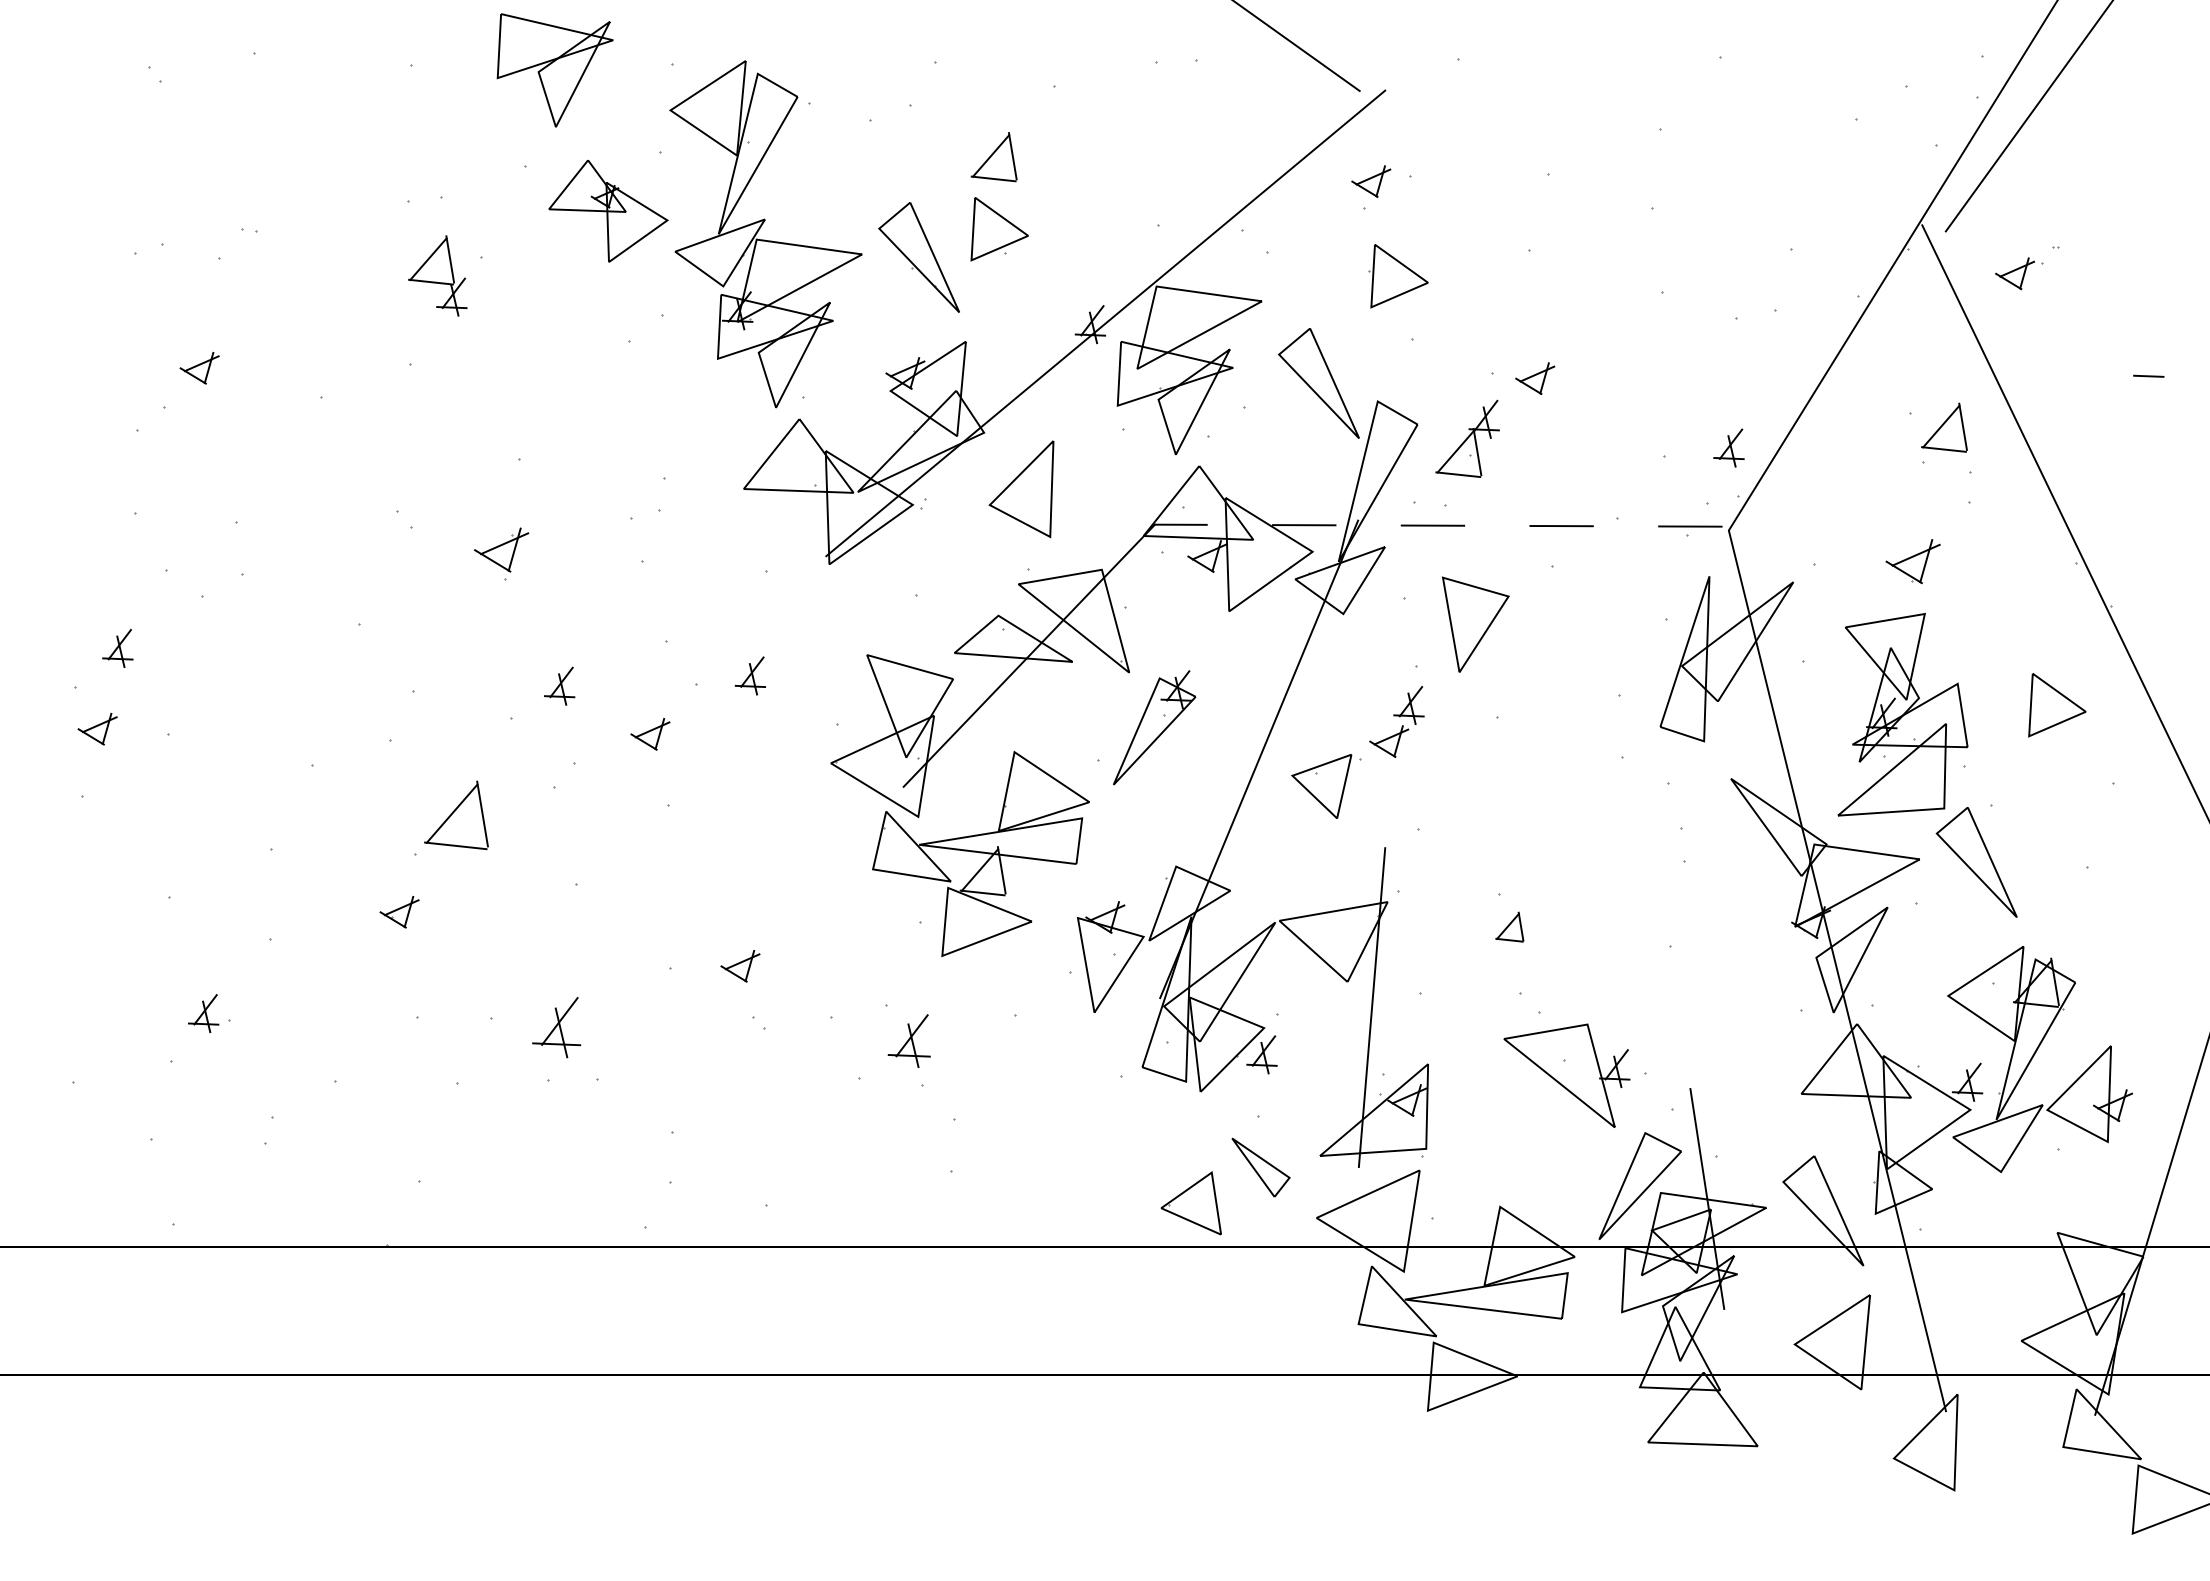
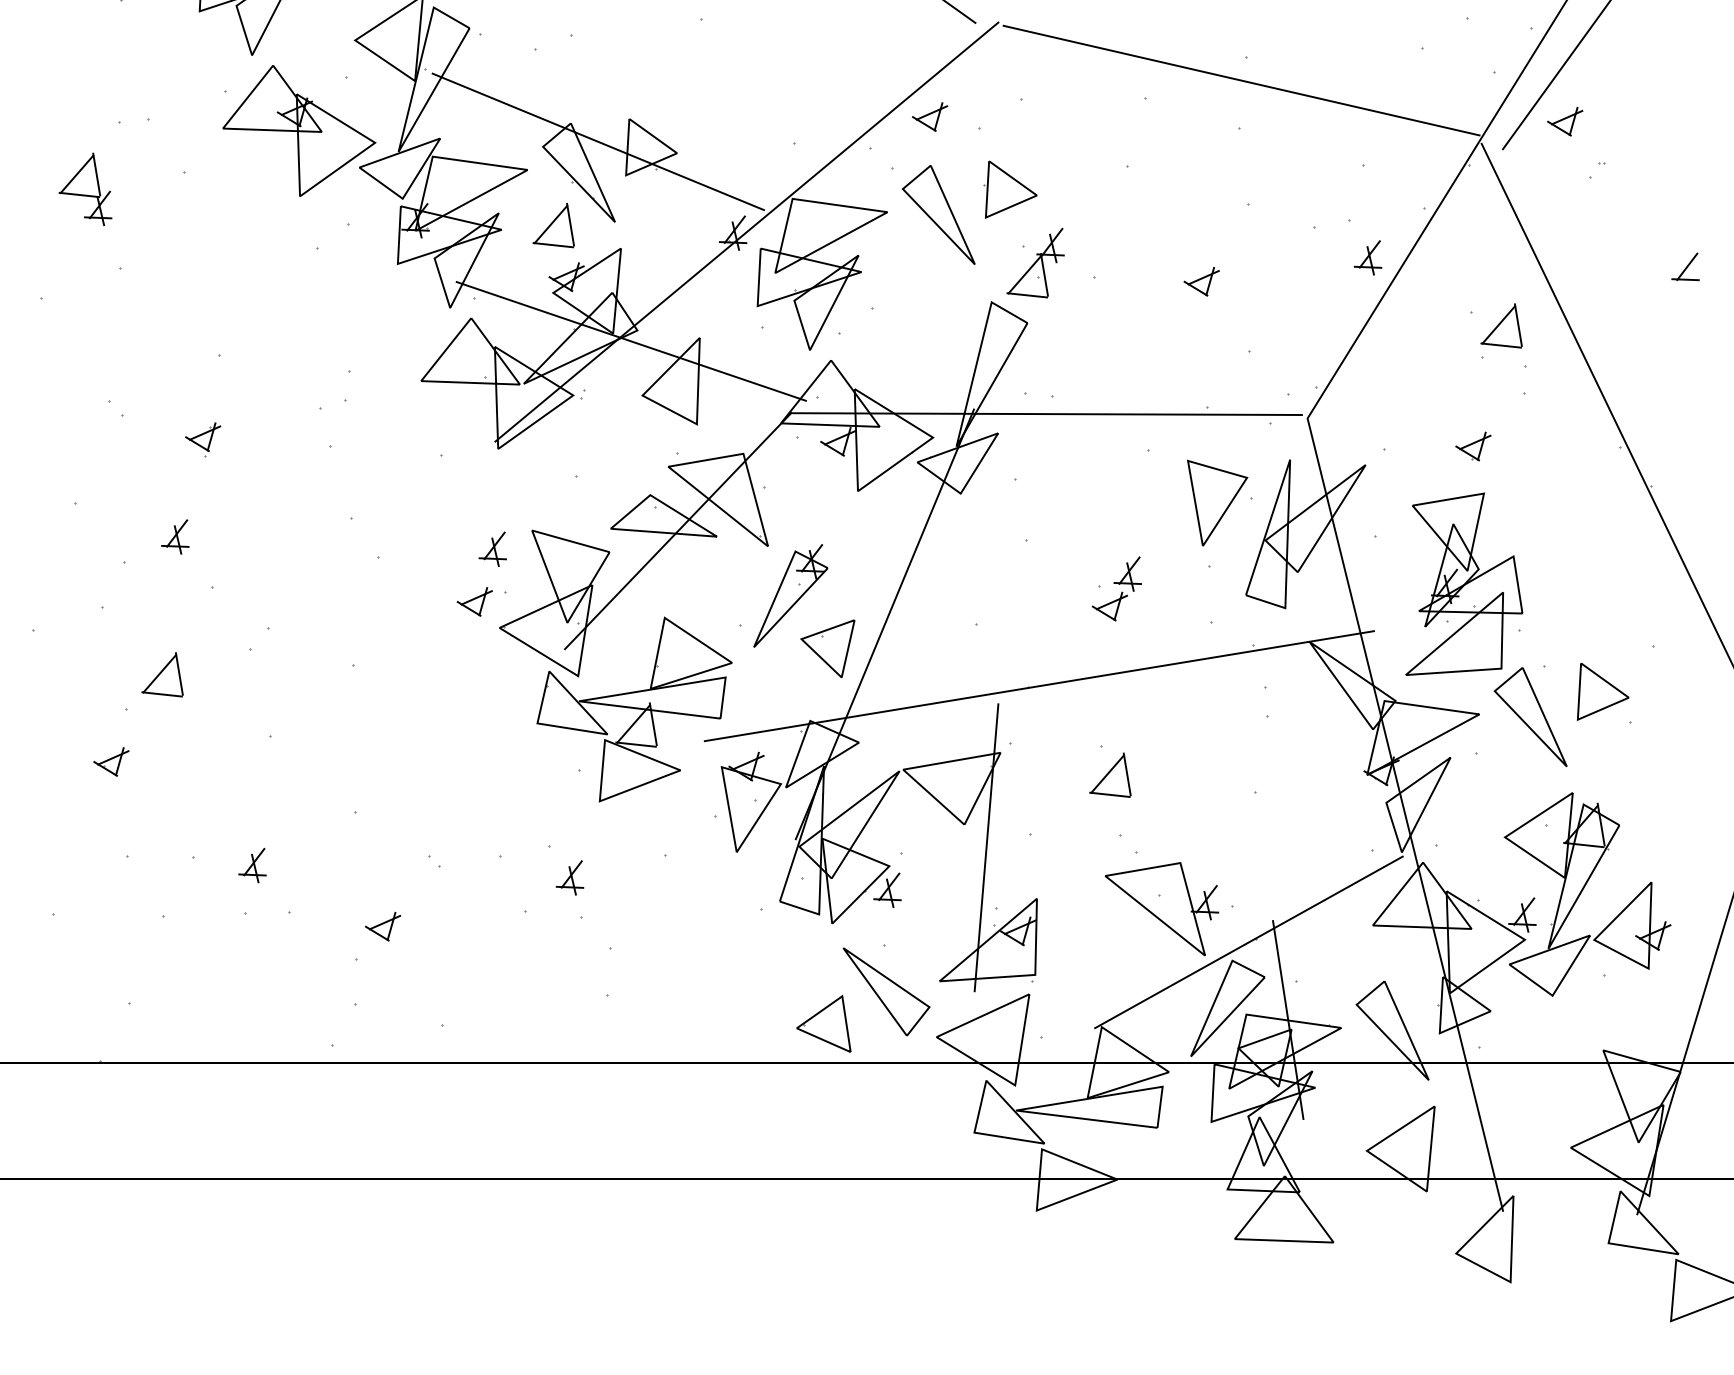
line: (1655, 154) -> (1241, 80), added
part: (993, 157) -> (553, 225), moved
part: (1371, 181) -> (930, 116), moved
part: (608, 211) -> (299, 131), size x1.43
line: (940, 222) -> (598, 141), added
part: (2014, 273) -> (1564, 121), moved
part: (437, 275) -> (85, 188), moved
line: (2150, 361) -> (1687, 266), added
part: (1535, 378) -> (1202, 281), moved
part: (1318, 383) -> (938, 215), moved
part: (1467, 438) -> (1035, 262), moved
line: (977, 444) -> (631, 341), added
part: (1728, 447) -> (1367, 257), moved
line: (1438, 525) -> (1046, 413), dashed -> solid
part: (501, 554) -> (203, 440), size x0.71
part: (1912, 561) -> (1472, 446), size x0.71
part: (1475, 624) -> (1217, 503), moved
part: (749, 675) -> (491, 548), moved
part: (559, 685) -> (175, 536), moved
part: (2057, 705) -> (1603, 692), moved
part: (1396, 721) -> (1116, 588), moved
part: (650, 734) -> (474, 602), moved
part: (1321, 786) -> (827, 648), moved
part: (456, 815) -> (162, 674), size x0.71
line: (1430, 827) -> (1039, 685), added
part: (1509, 927) -> (1110, 775), size x1.67
part: (740, 966) -> (383, 926), moved
part: (555, 1026) -> (251, 864), size x0.62
part: (908, 1040) -> (569, 877), size x0.71
line: (1663, 1112) -> (1248, 942), added
part: (1260, 1167) -> (886, 991), size x1.67

